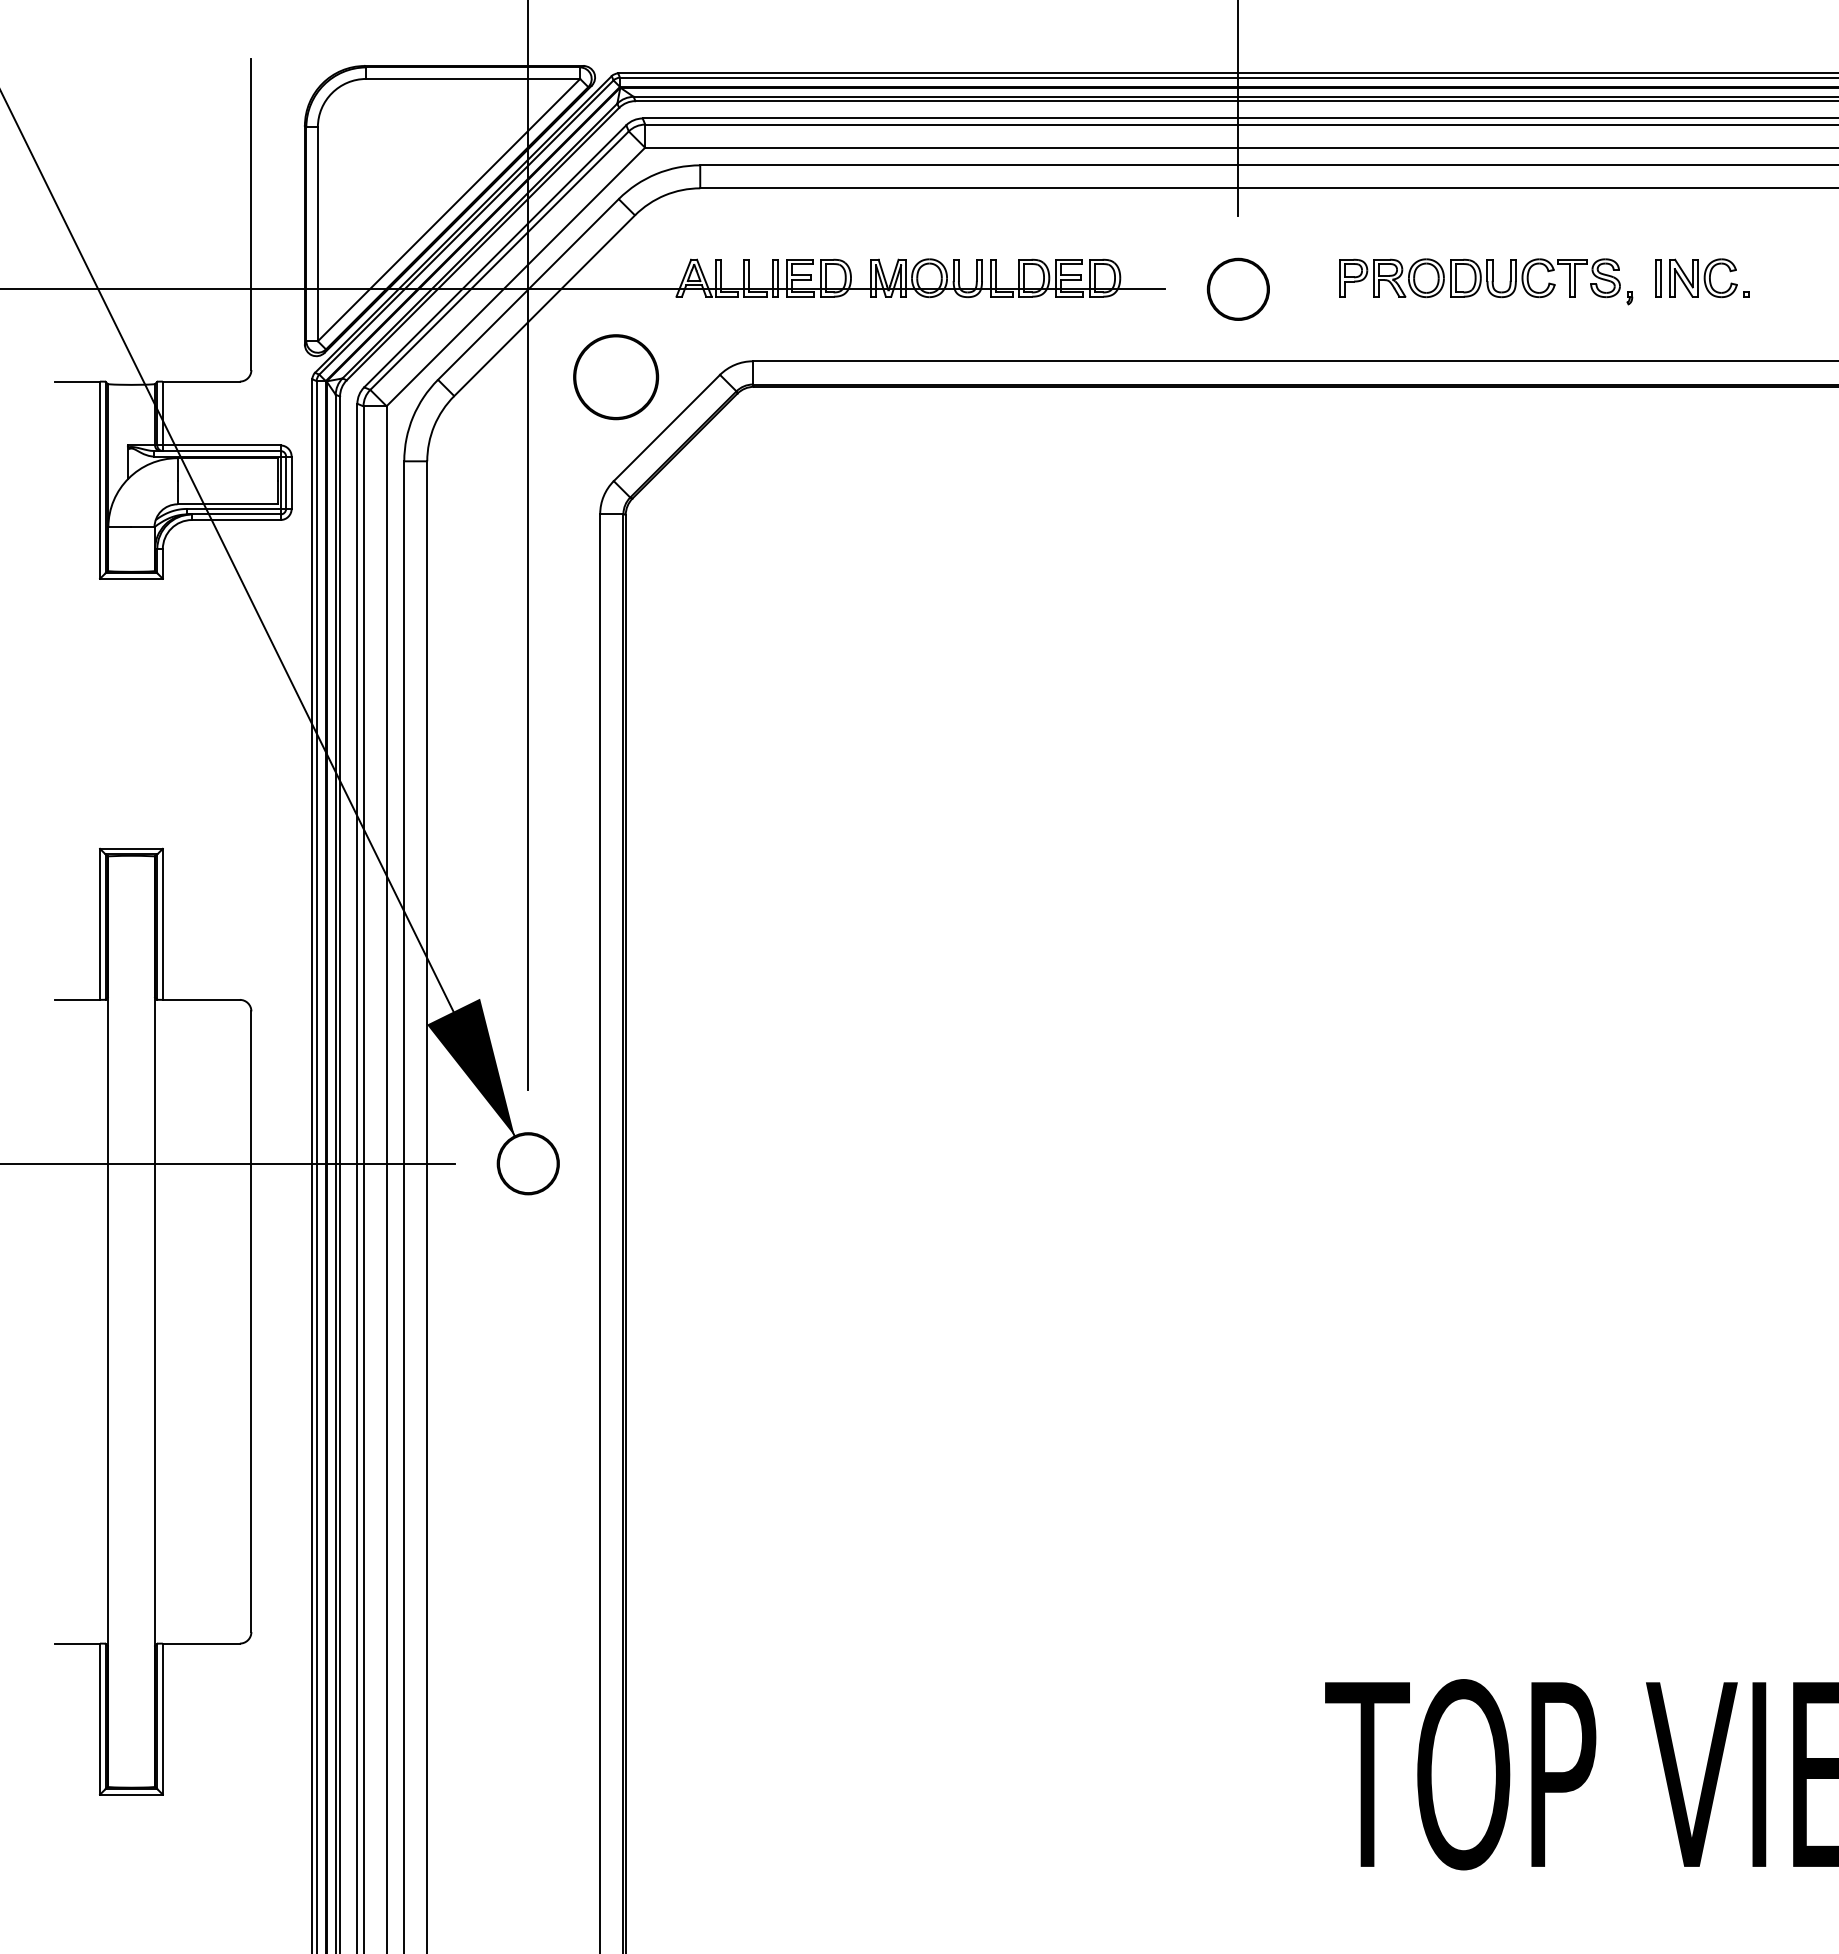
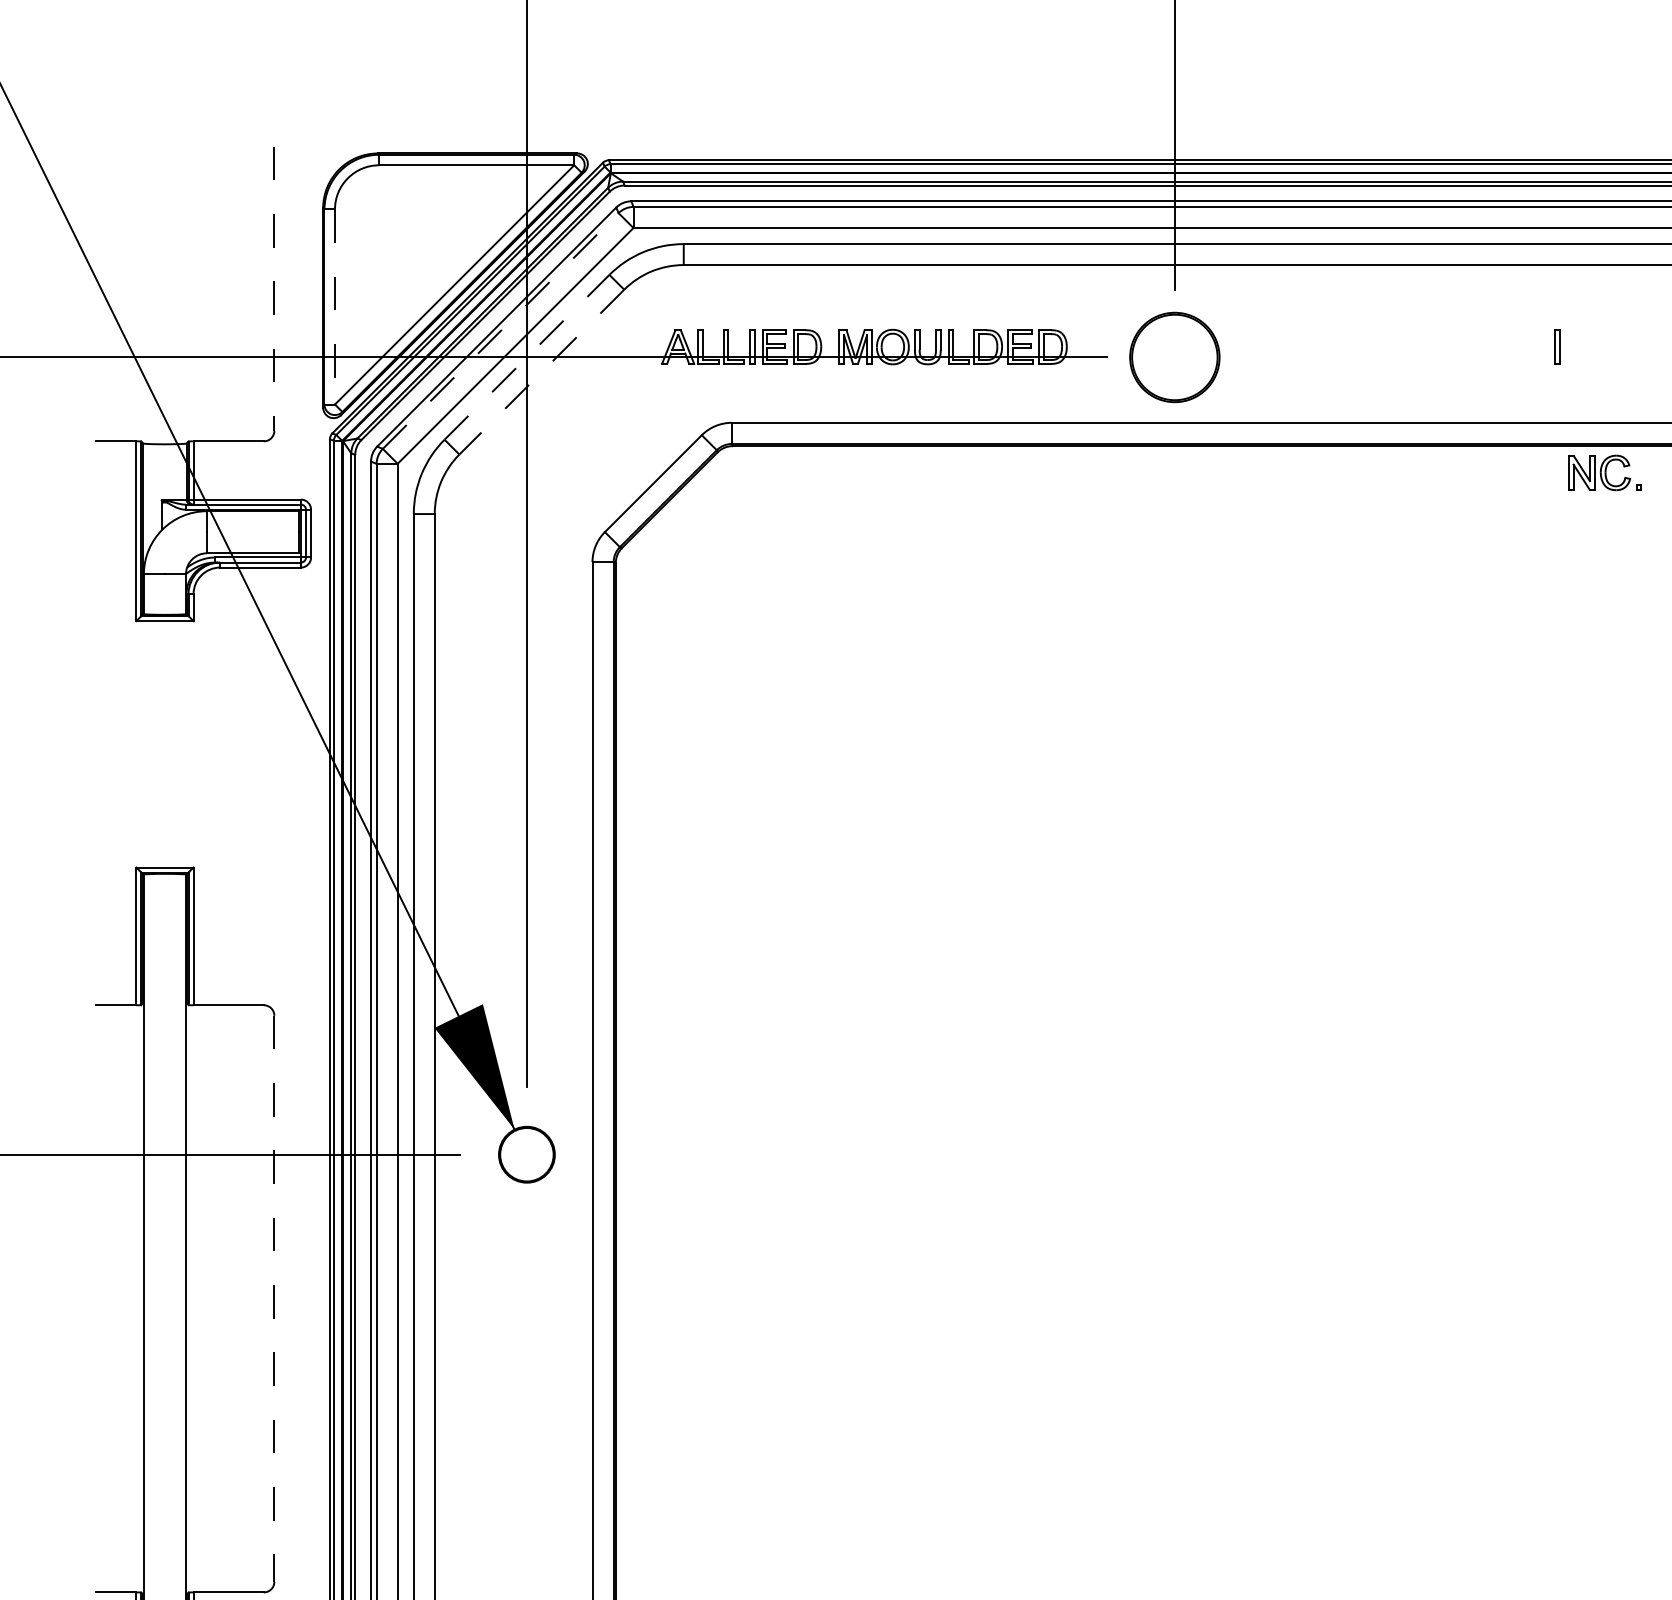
line: (251, 214) -> (274, 288), solid -> dashed
line: (317, 234) -> (334, 307), solid -> dashed
line: (499, 260) -> (500, 330), solid -> dashed
part: (1709, 278) -> (1605, 473), moved
part: (1486, 281) -> (1400, 350), removed
part: (1237, 288) -> (1173, 356), size x1.6
line: (528, 289) -> (527, 357), solid -> dashed
line: (544, 305) -> (541, 371), solid -> dashed
part: (616, 377) -> (607, 437), removed
line: (251, 1322) -> (274, 1299), solid -> dashed

